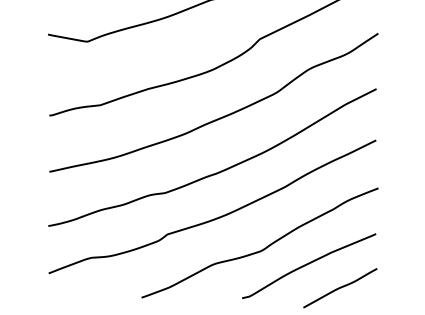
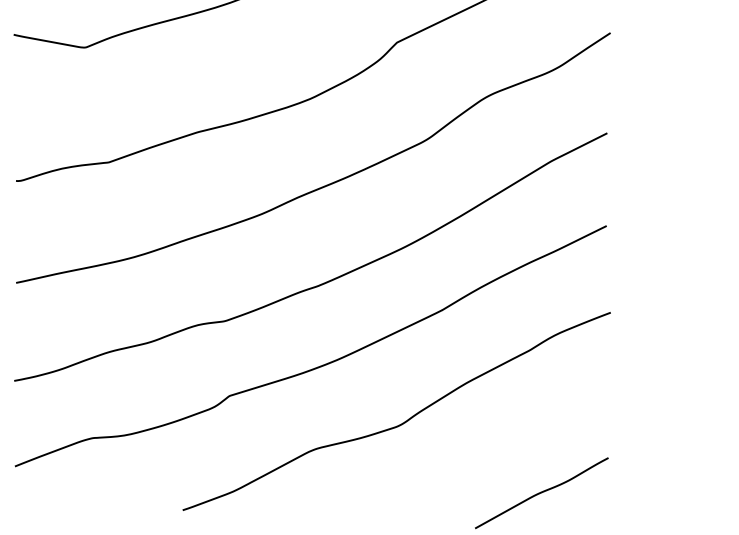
curve: (309, 264) -> (486, 450), removed

